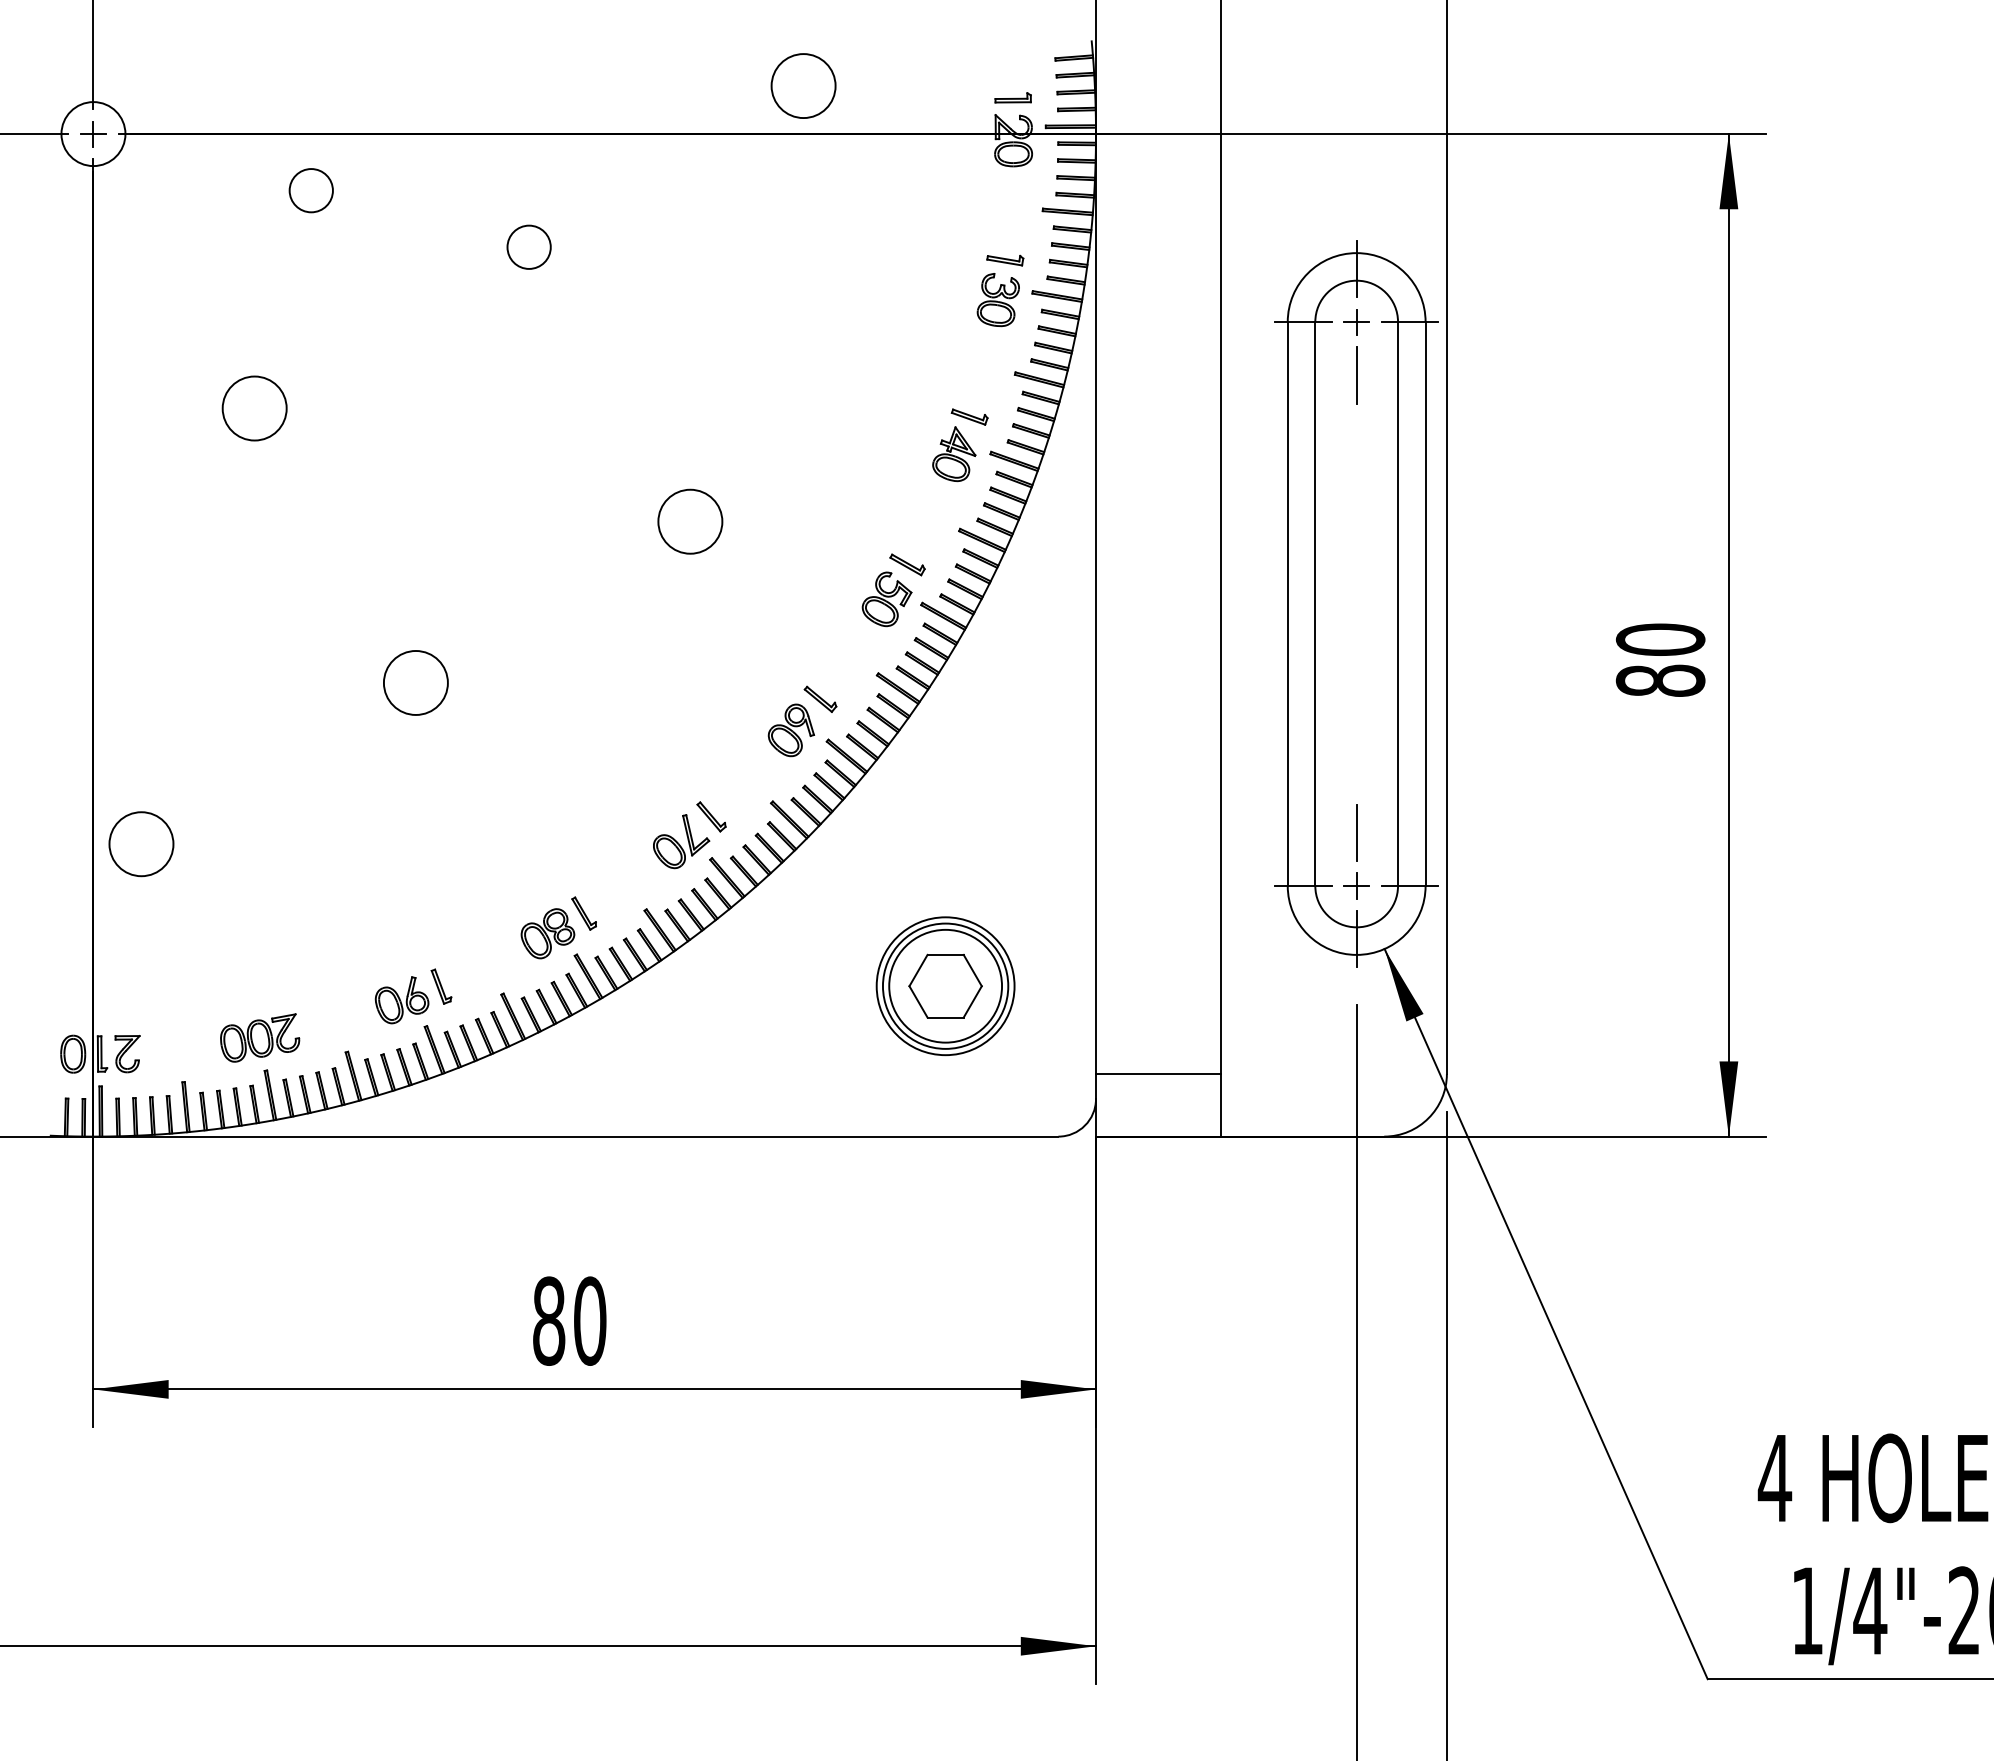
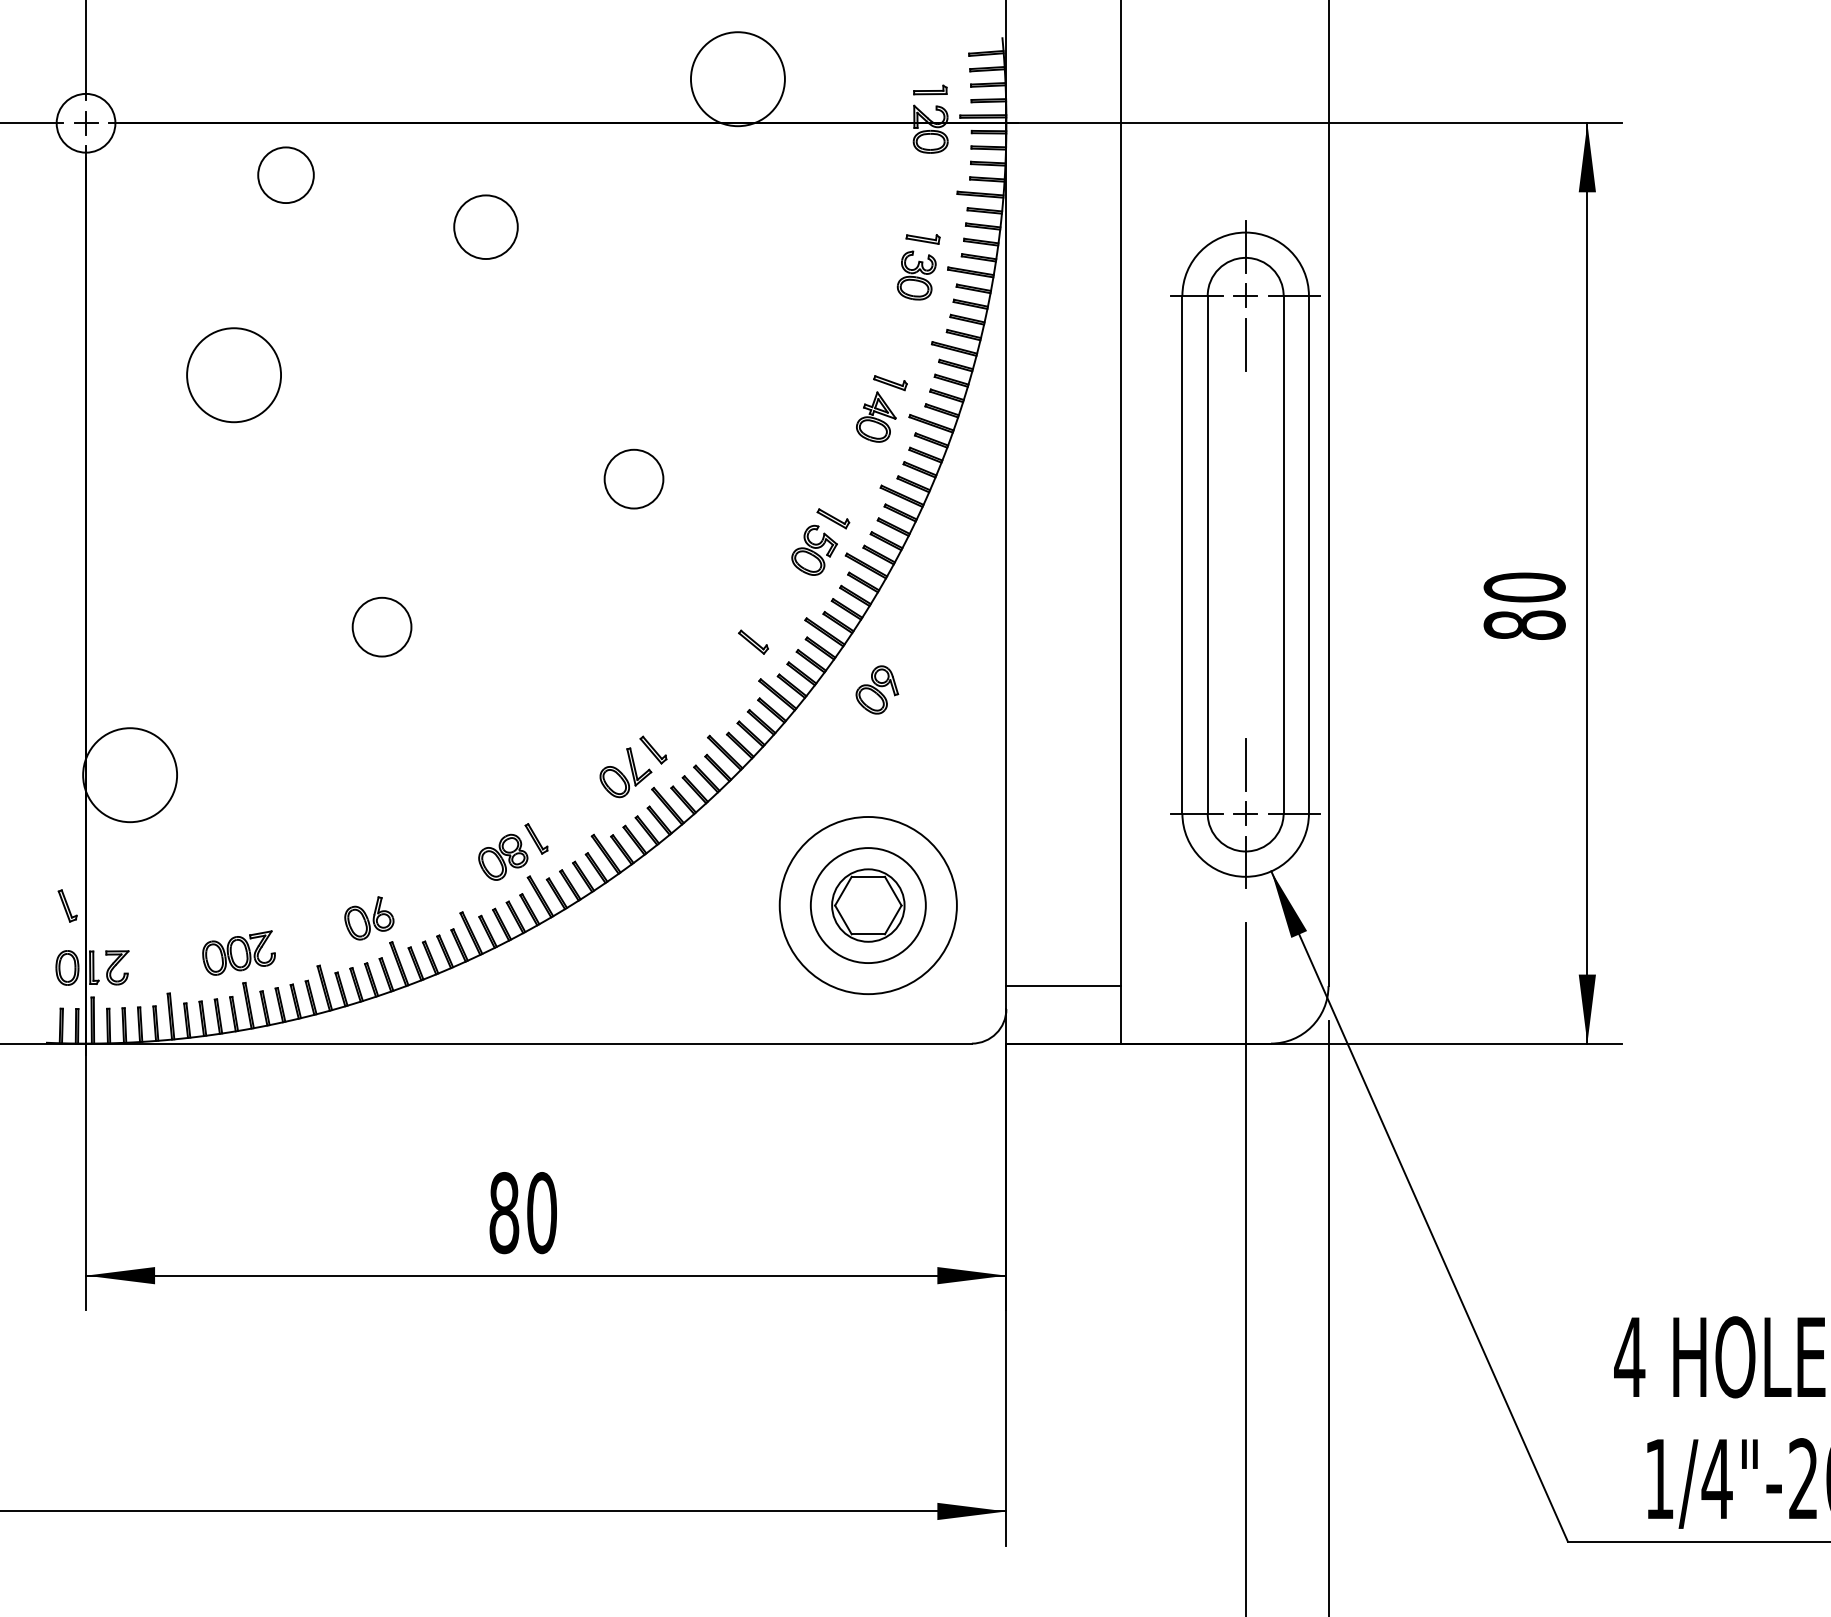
circle: (803, 86) -> (737, 79), size x1.6
circle: (310, 190) -> (285, 175), size x1.4
circle: (528, 246) -> (485, 226), size x1.6
circle: (254, 408) -> (233, 375), size x1.6
part: (791, 730) -> (877, 690), moved
circle: (141, 844) -> (130, 775), size x1.6
circle: (945, 985) -> (868, 904), size x0.7
part: (441, 986) -> (67, 905), moved
circle: (945, 986) -> (868, 905), size x1.4

